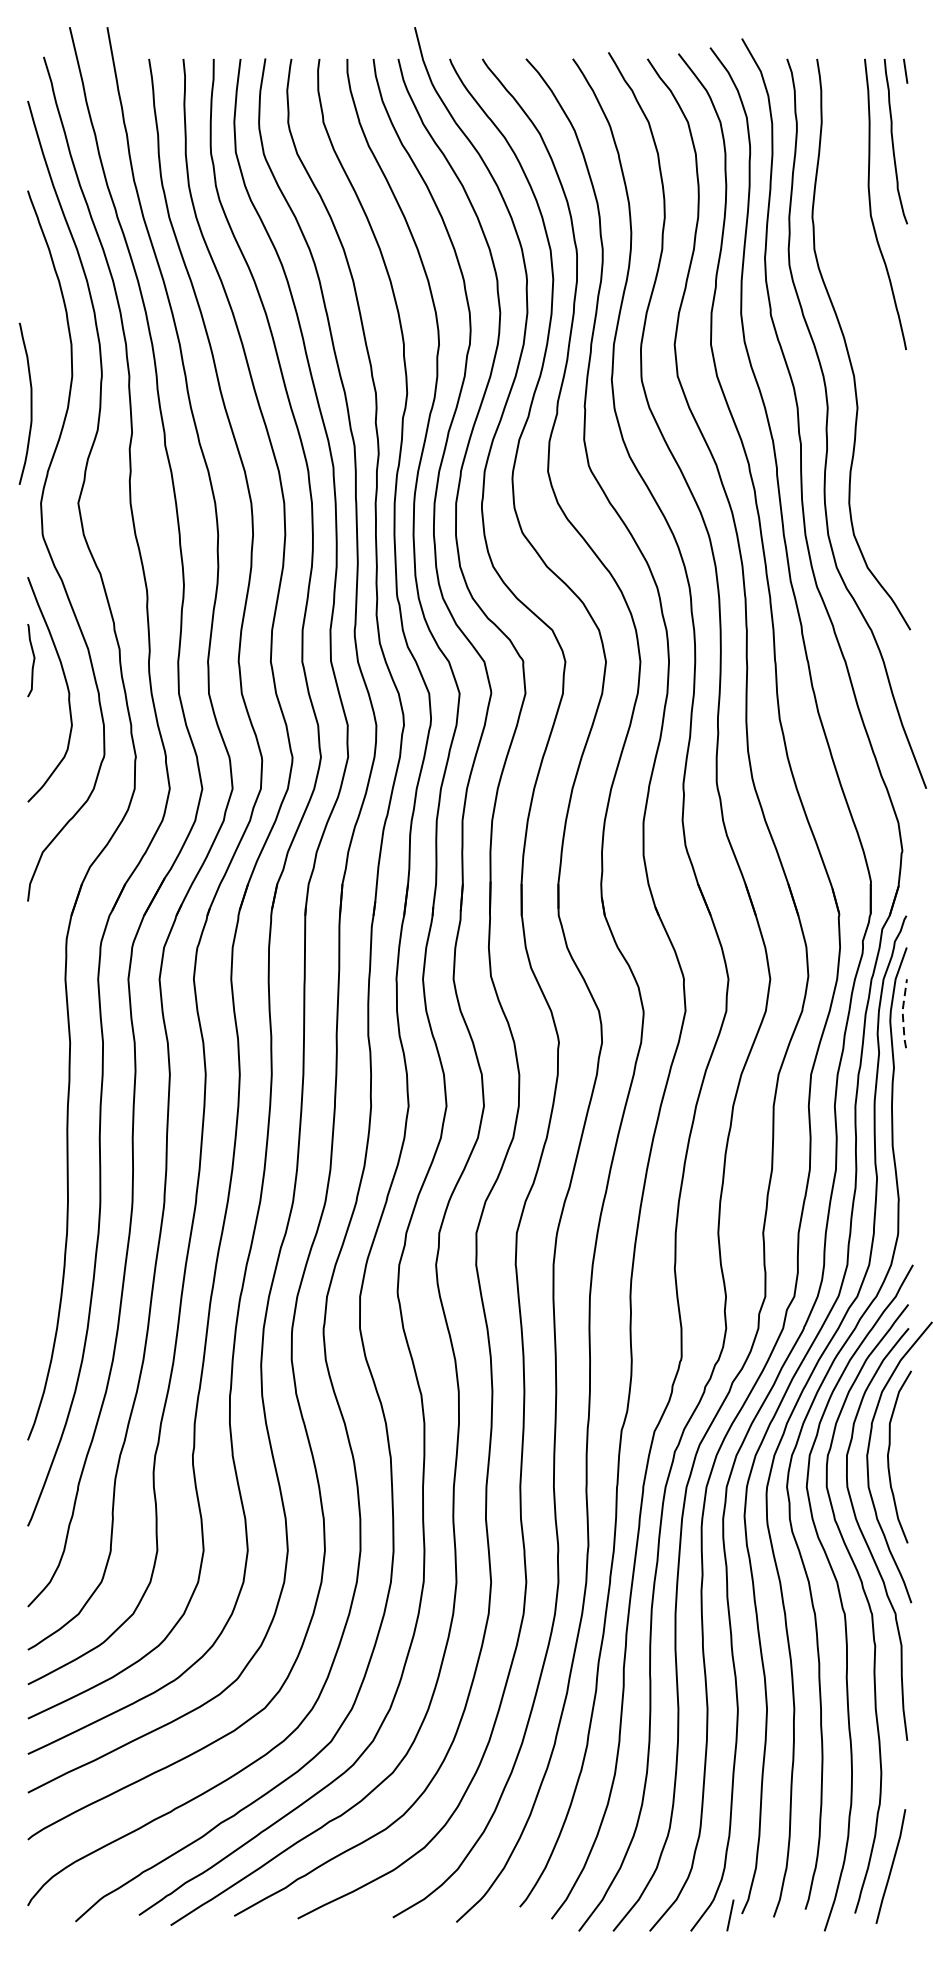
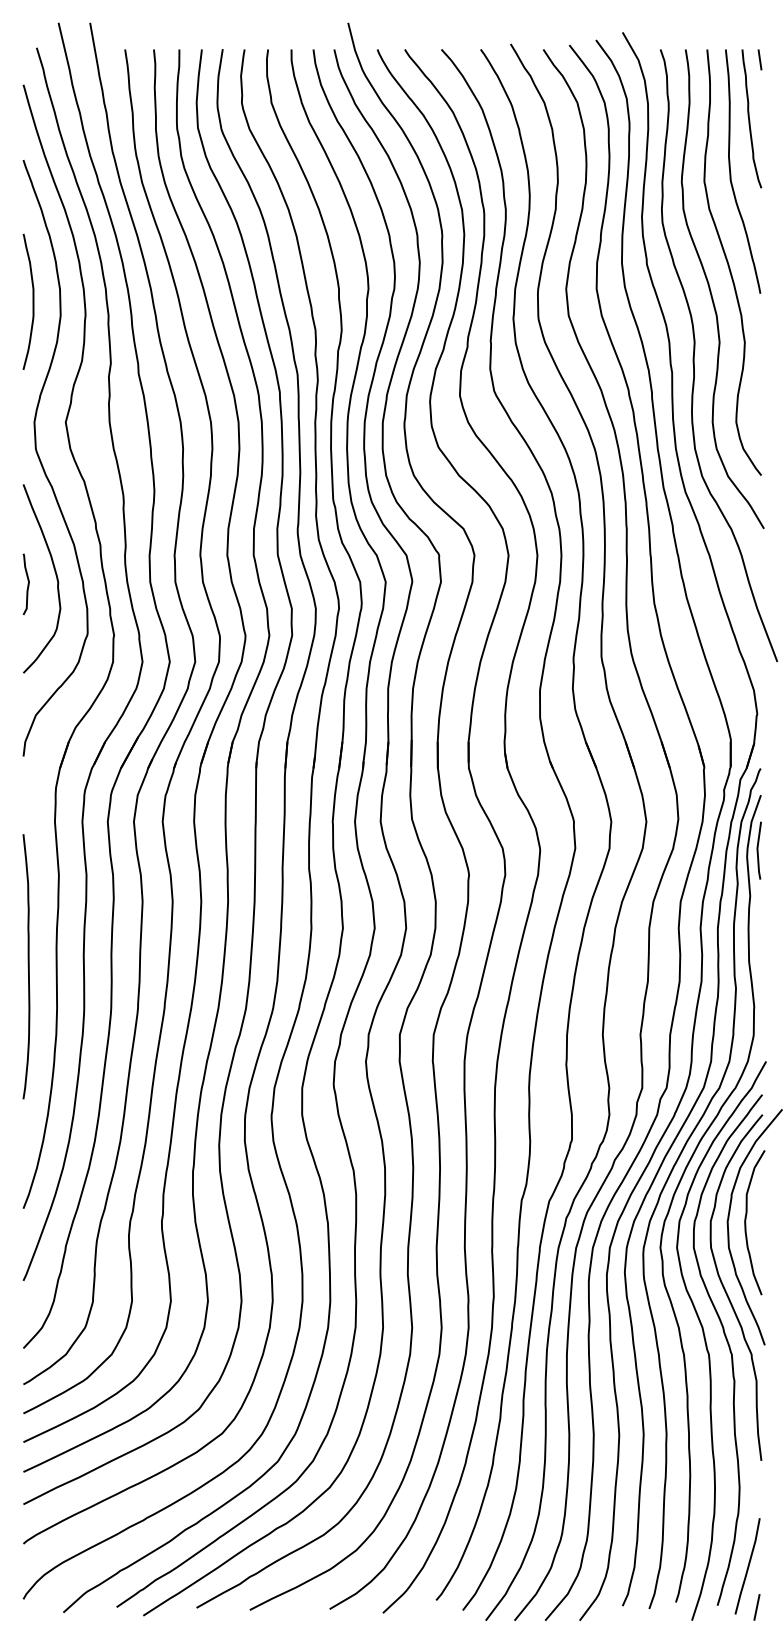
curve: (869, 315) -> (729, 264), added
curve: (30, 403) -> (32, 301), moved
curve: (32, 660) -> (27, 584), moved
line: (902, 1013) -> (757, 850), dashed -> solid
curve: (32, 1151) -> (27, 966), added
line: (729, 1915) -> (756, 1607), moved

